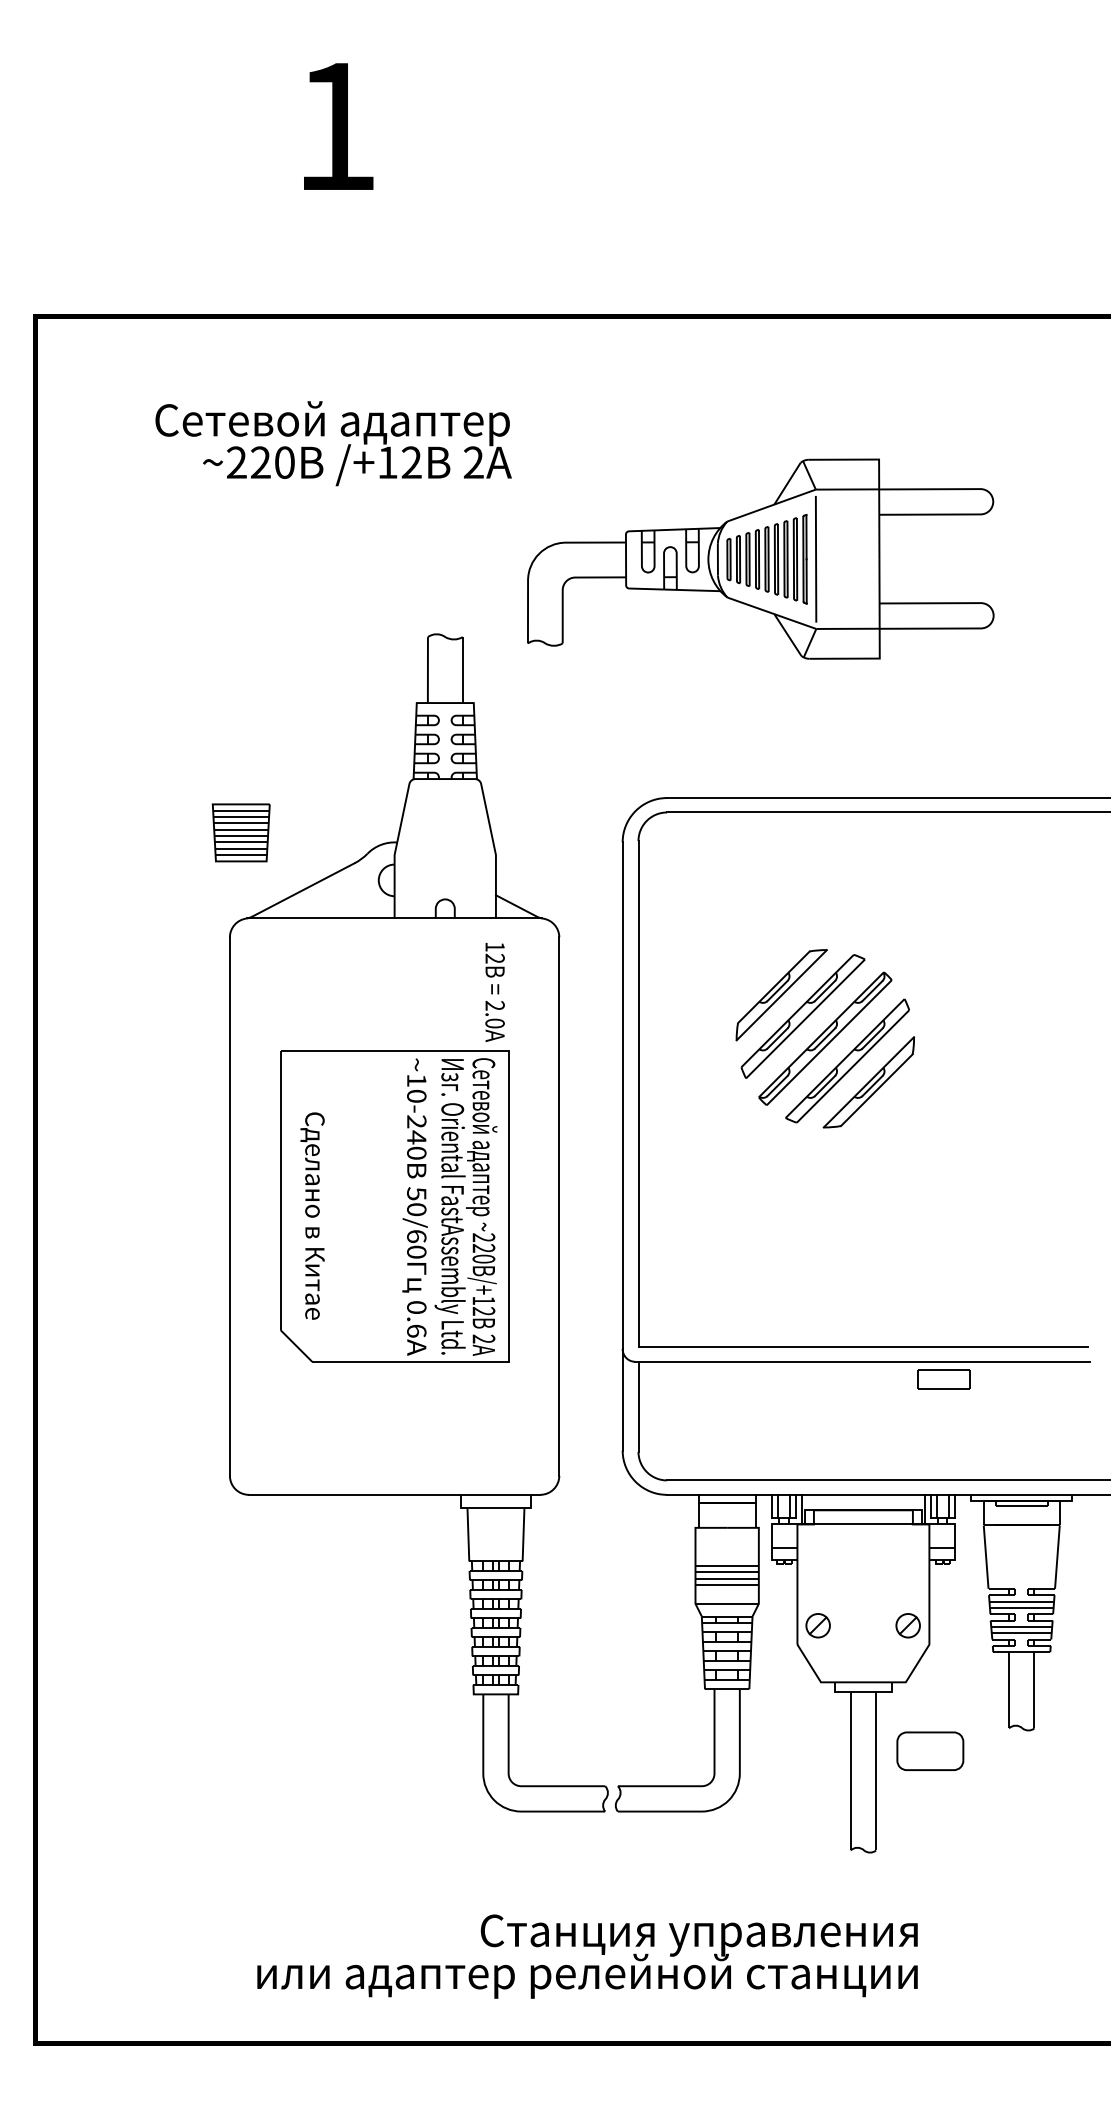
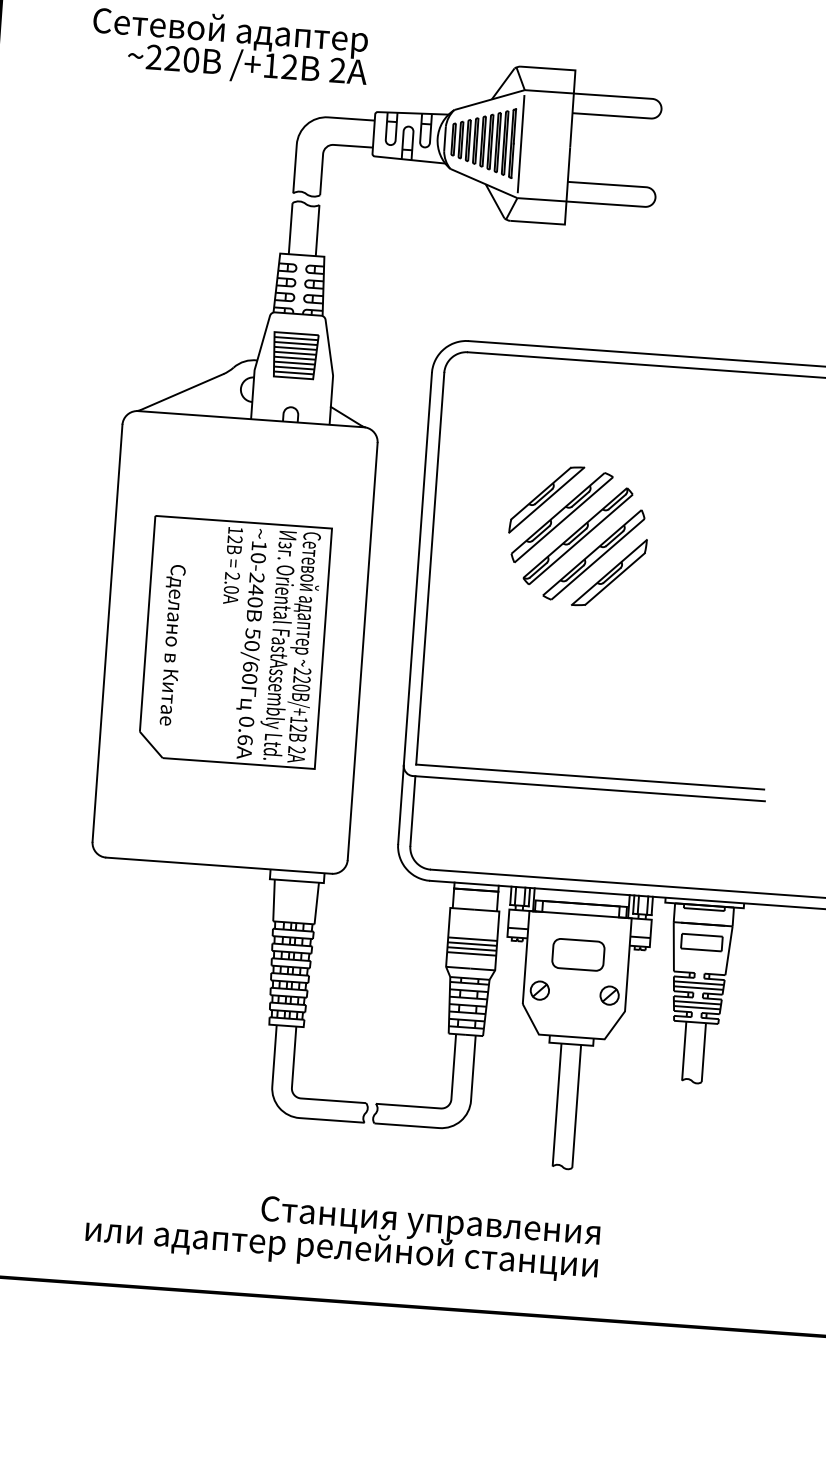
part: (760, 558) -> (478, 140), moved
part: (240, 832) -> (294, 355), moved
text: (494, 992) -> (232, 565), moved
part: (943, 1379) -> (701, 942), moved
part: (930, 1750) -> (578, 954), moved

